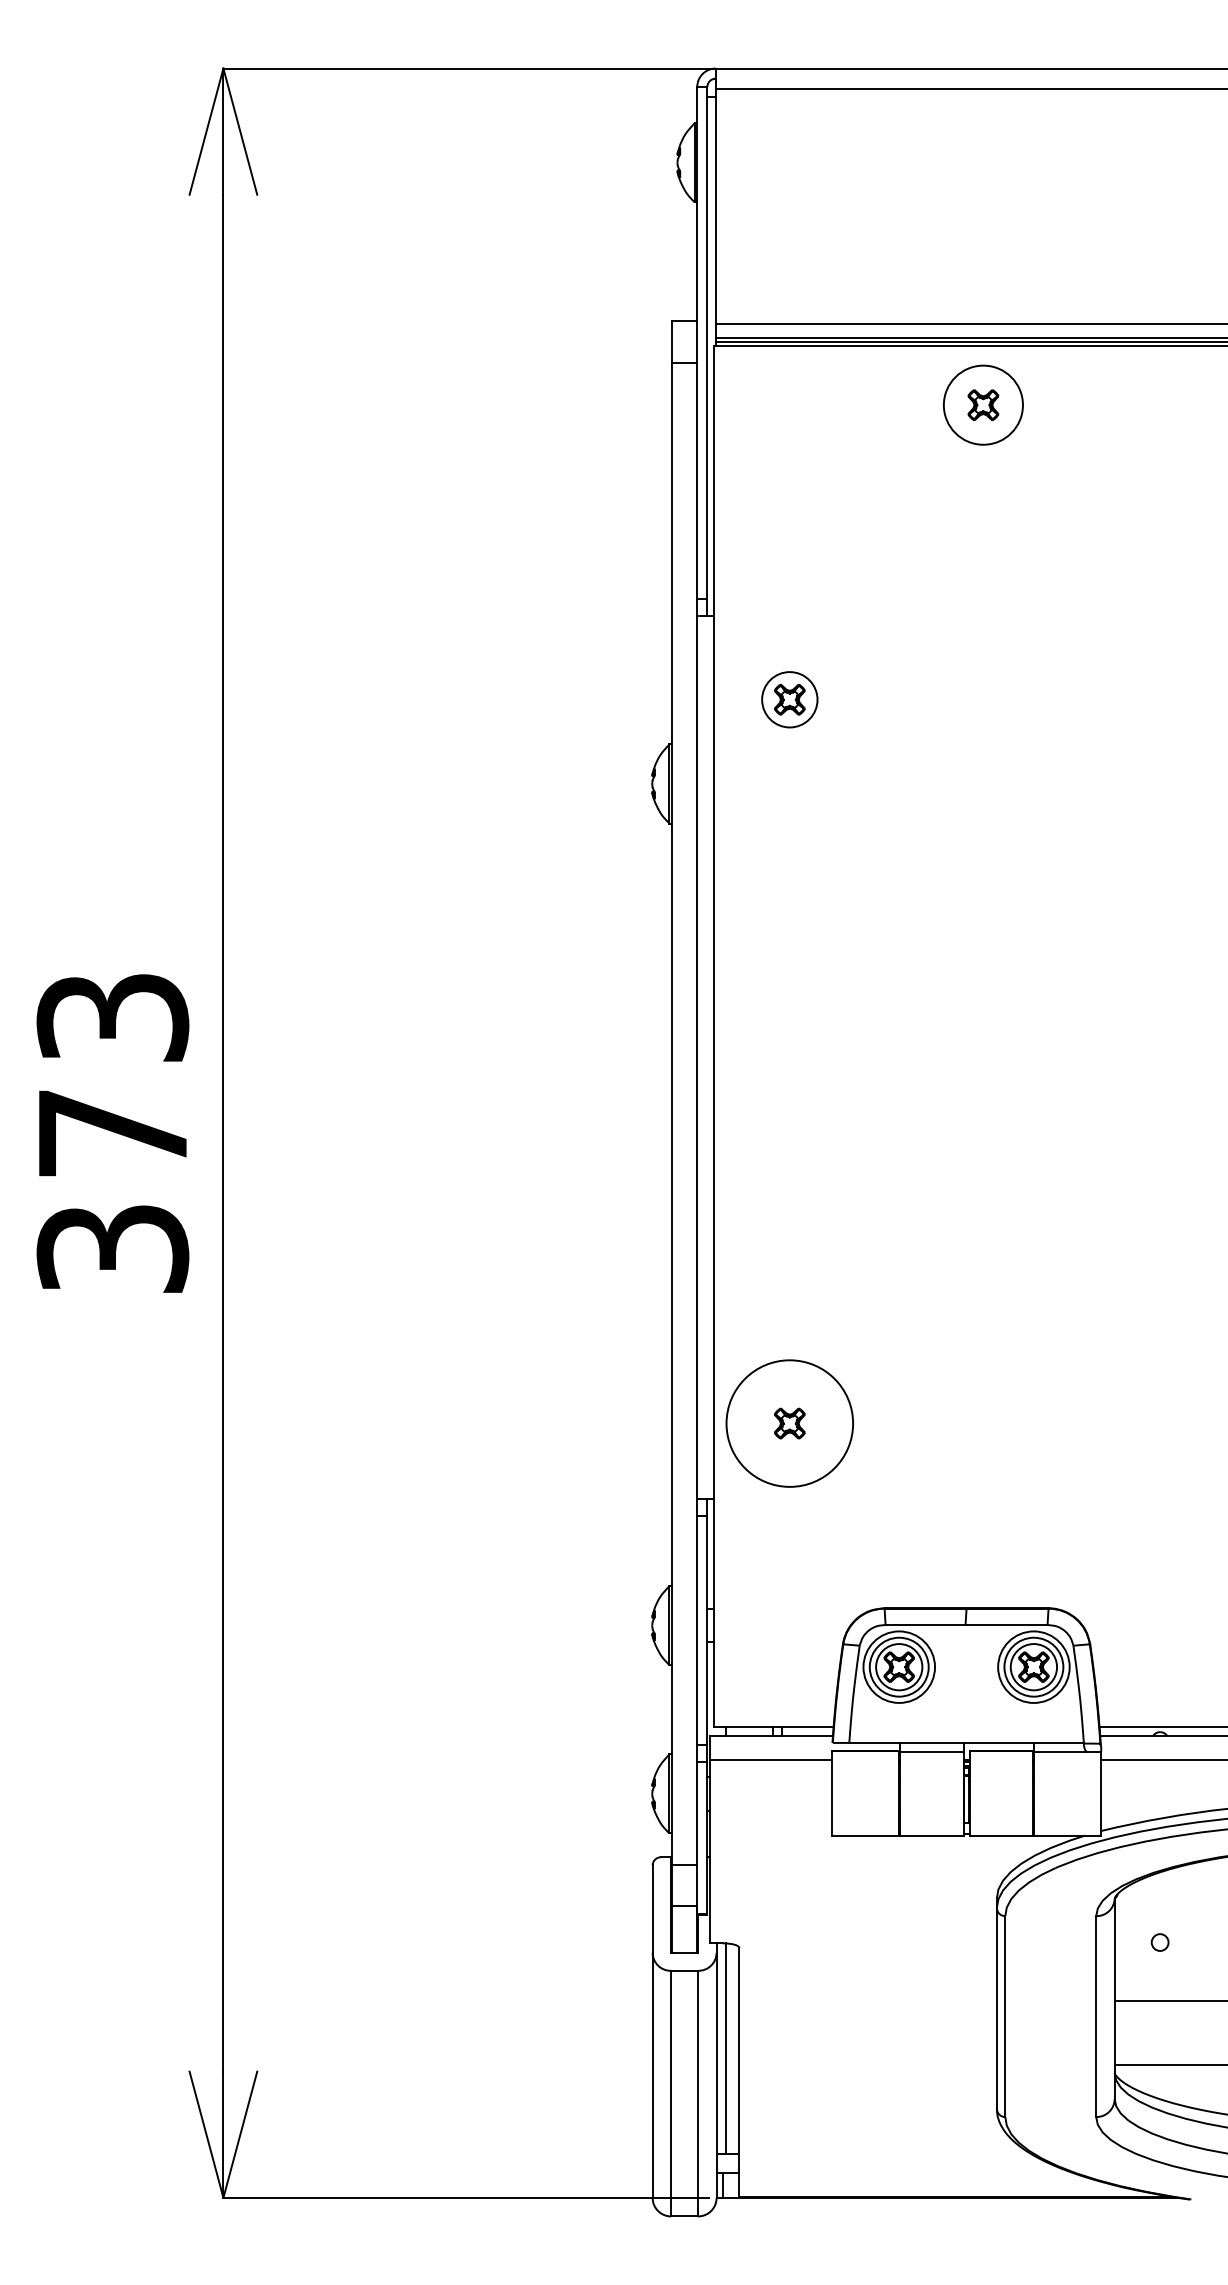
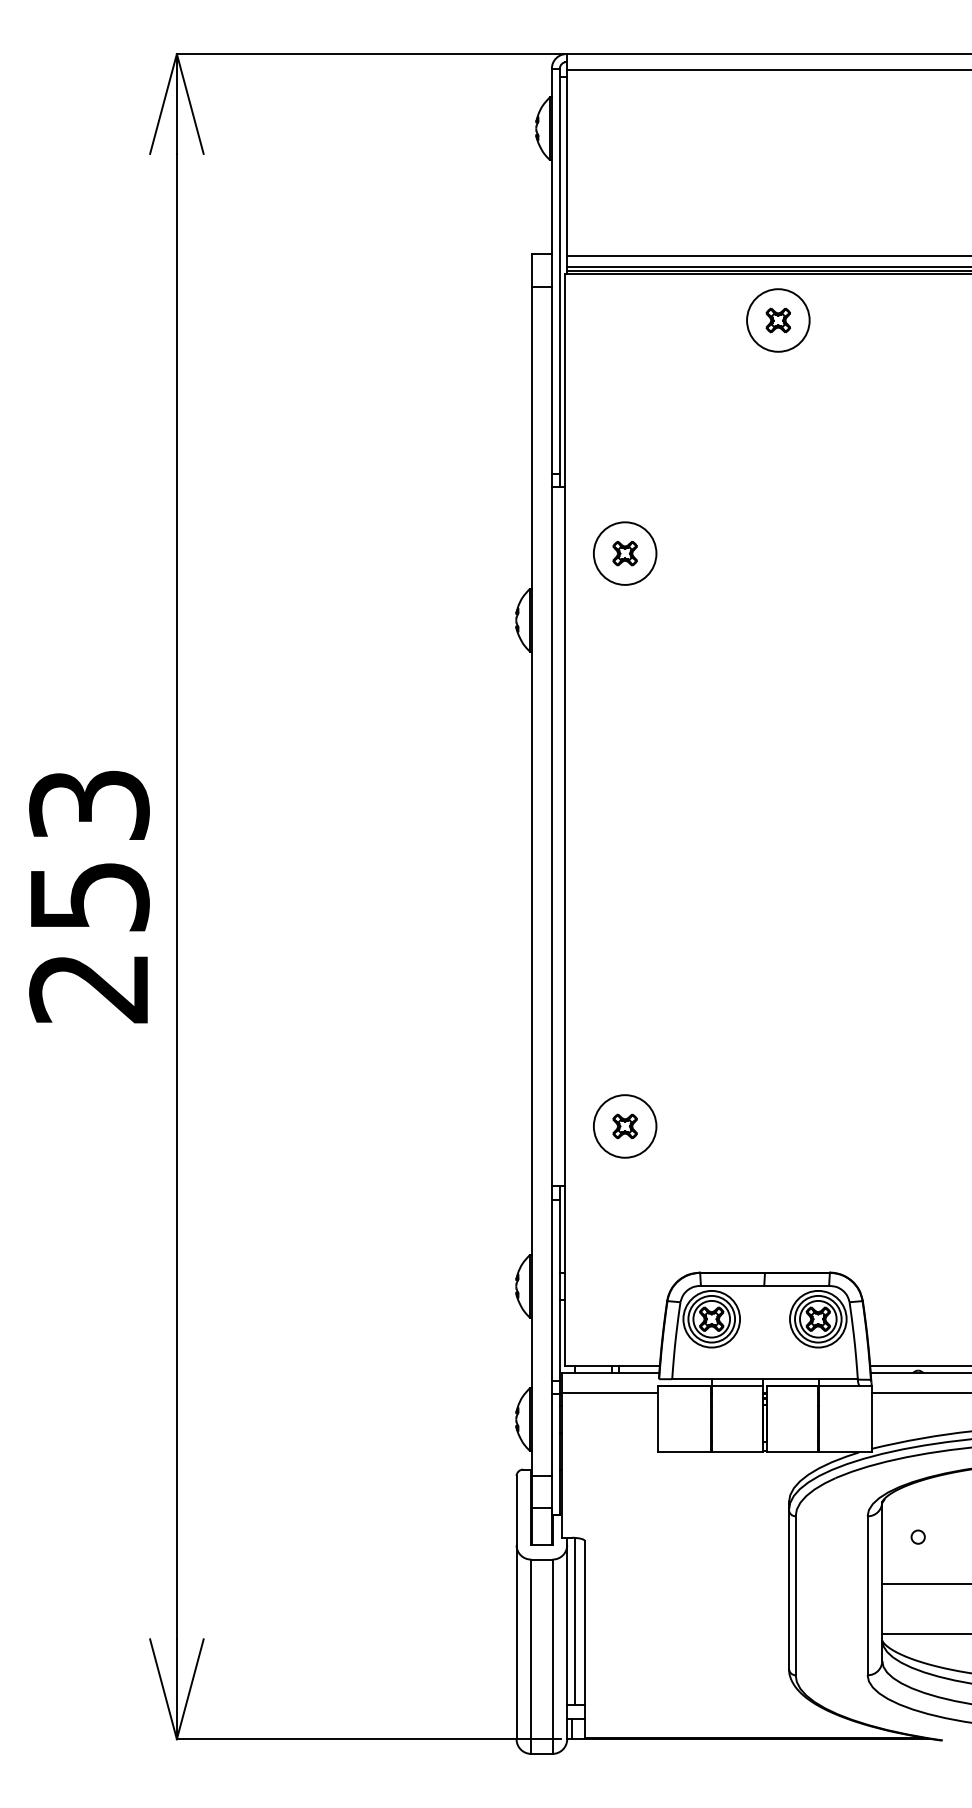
circle: (789, 699) -> (624, 553), size x1.43
text: (112, 1191) -> (89, 942), 373 -> 253
circle: (789, 1423) -> (624, 1126), size x0.62

